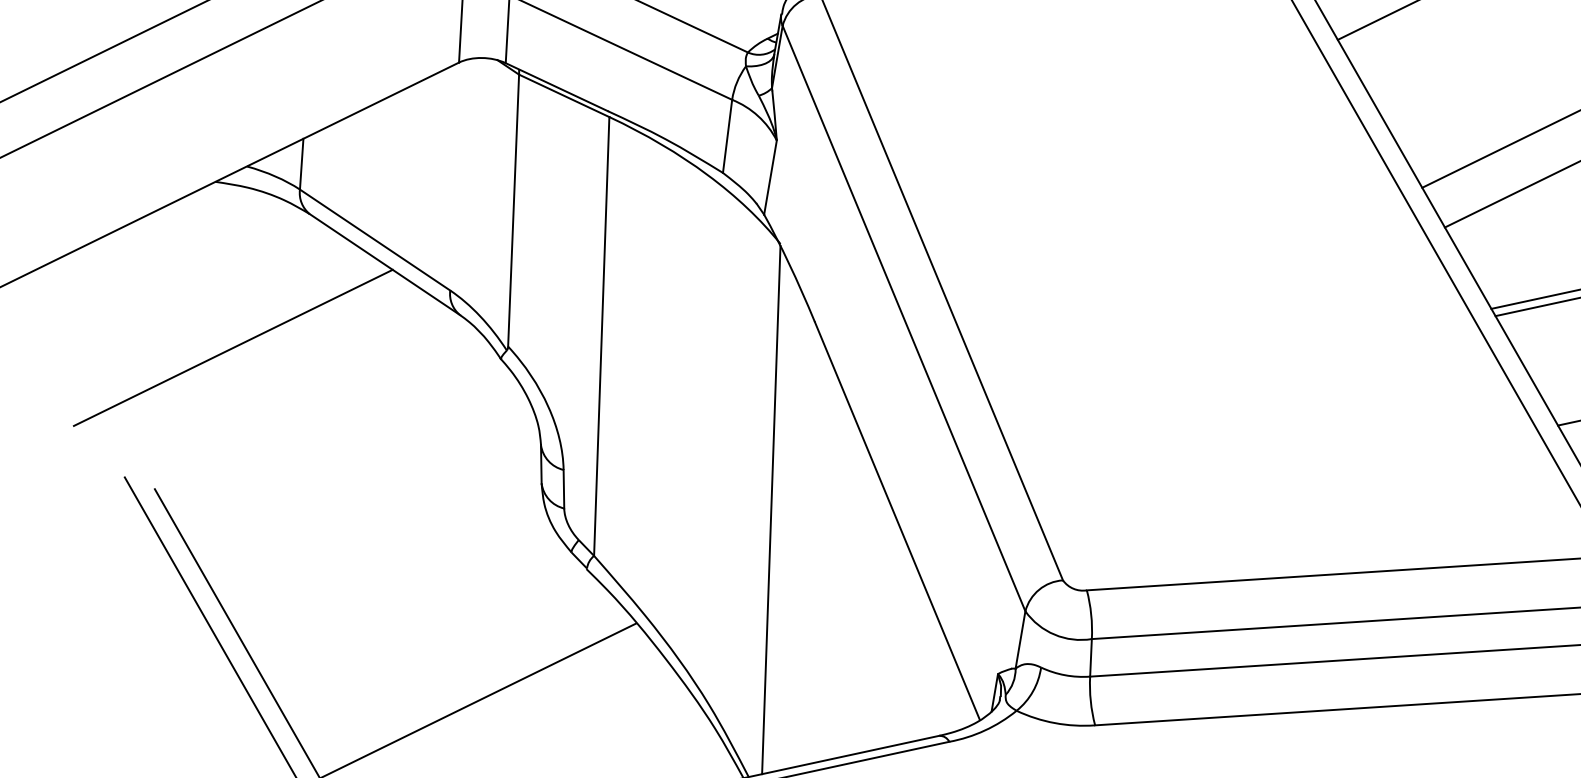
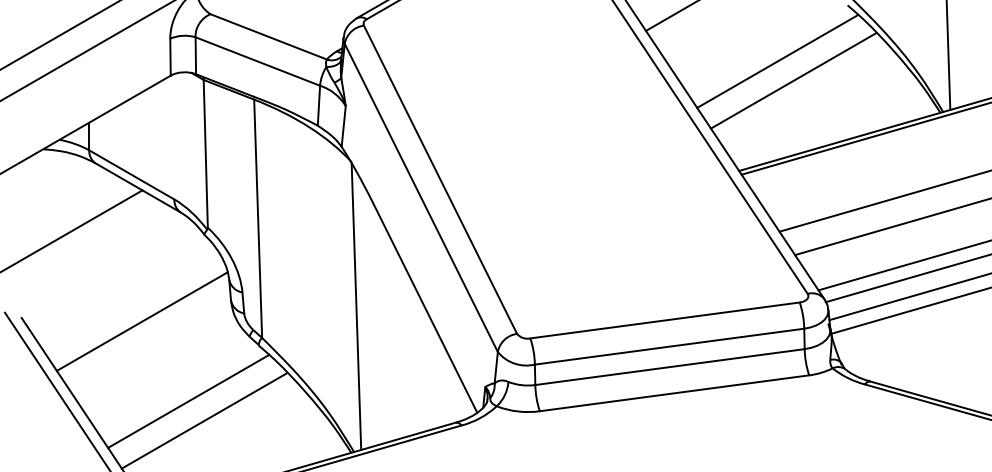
line: (374, 510) -> (141, 321), added
line: (450, 661) -> (188, 400), added

